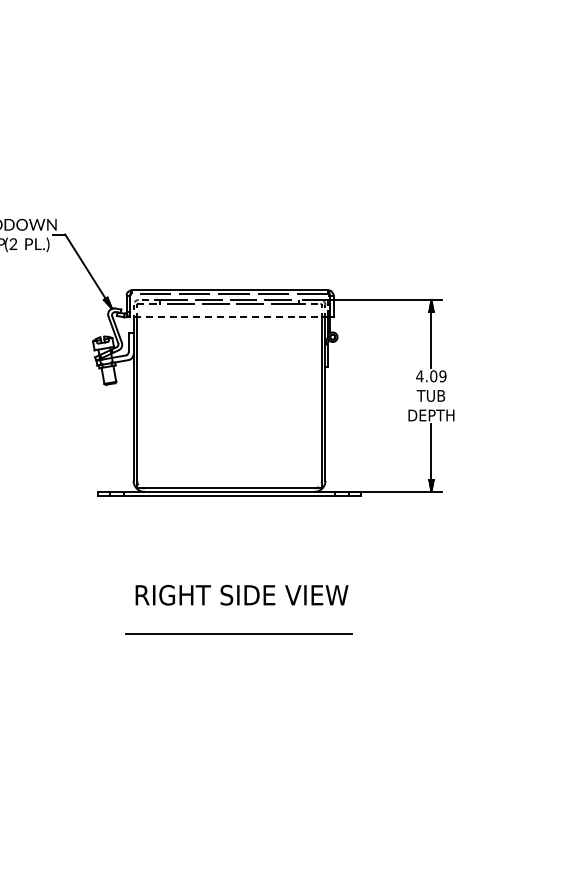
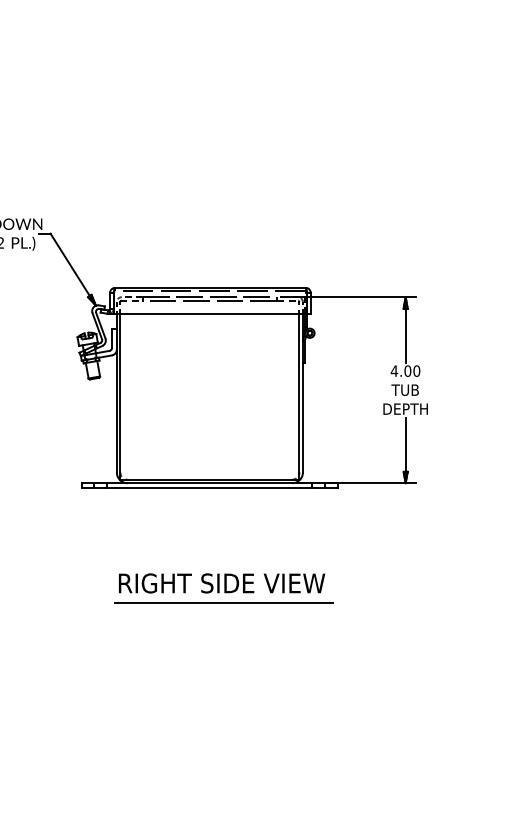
line: (230, 317) -> (210, 314), dashed -> solid
text: (442, 376) -> (416, 371), 4.09 -> 4.00
line: (238, 633) -> (223, 602), moved

